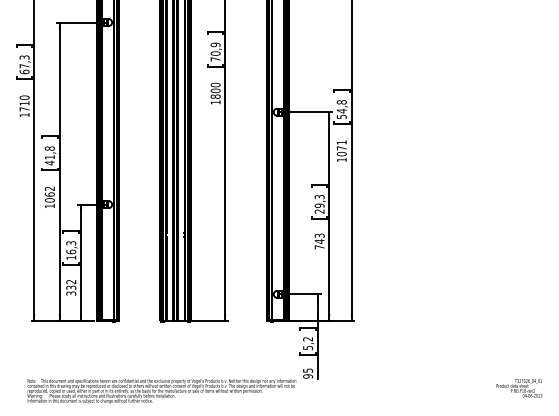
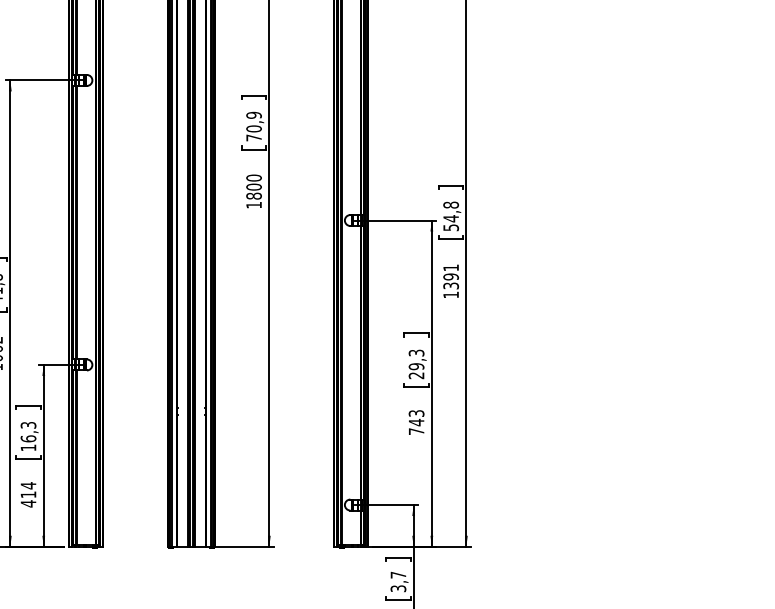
text: (341, 151) -> (450, 281), 1071 -> 1391
text: (71, 287) -> (28, 494), 332 -> 414
text: (307, 343) -> (397, 581), 5,2 -> 3,7

